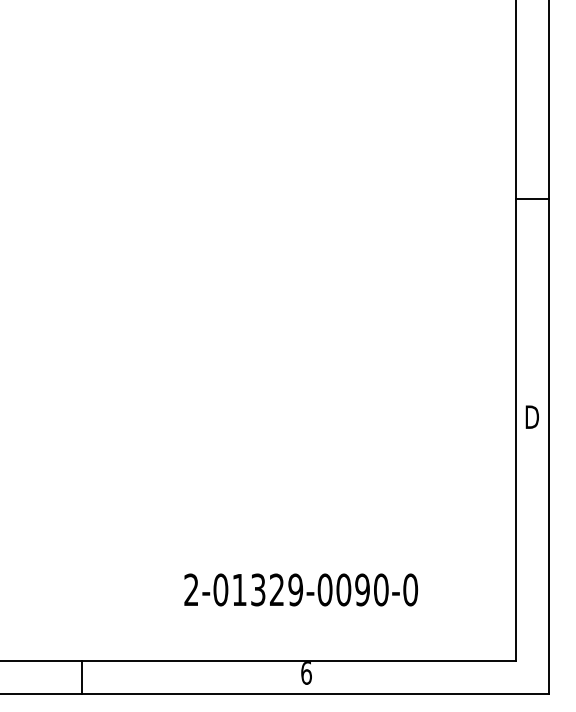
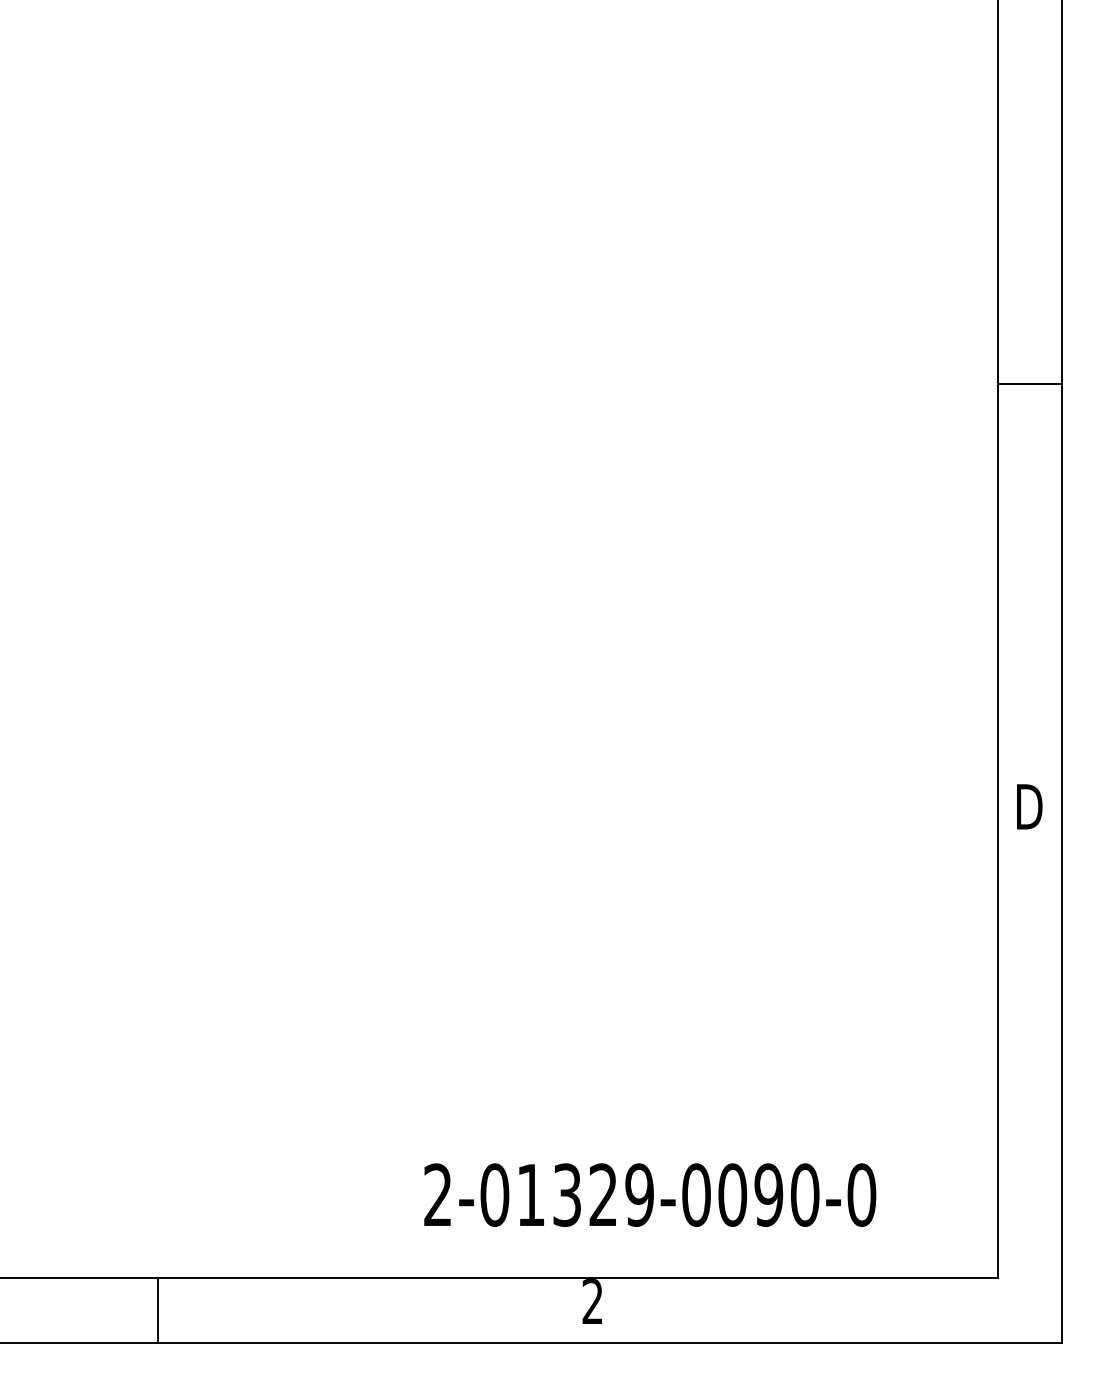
text: (300, 589) -> (648, 1194), moved
text: (306, 673) -> (592, 1302), 6 -> 2

